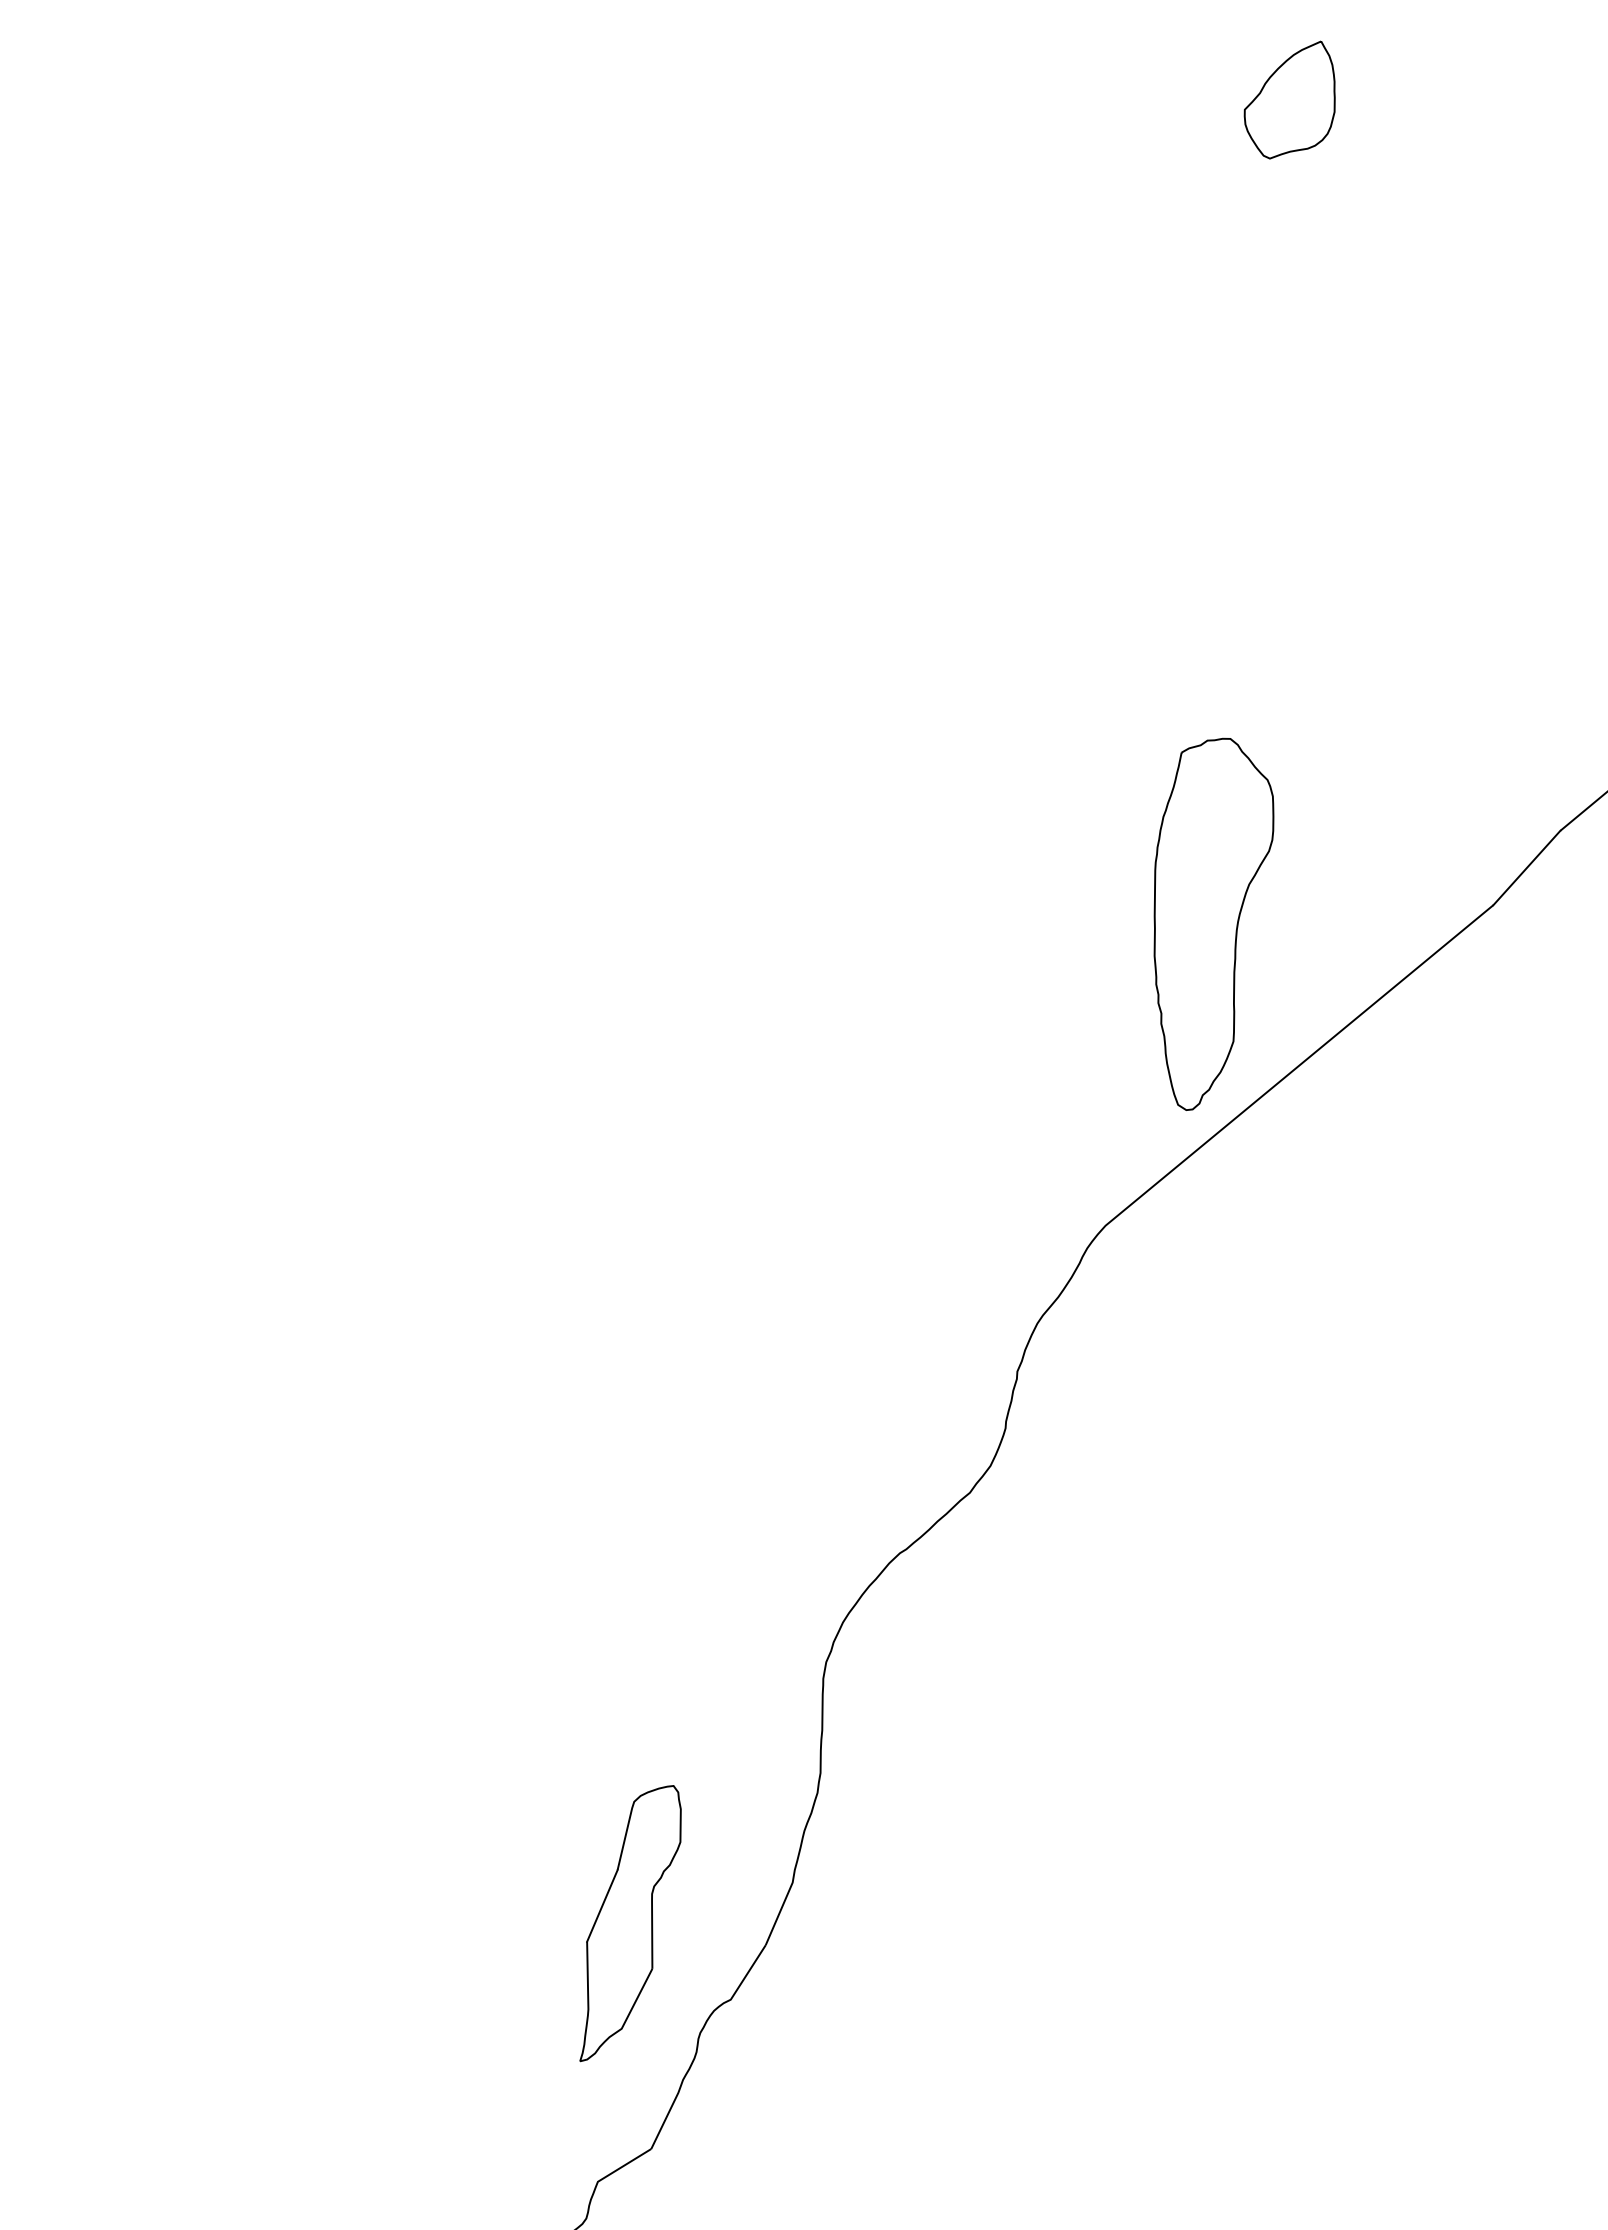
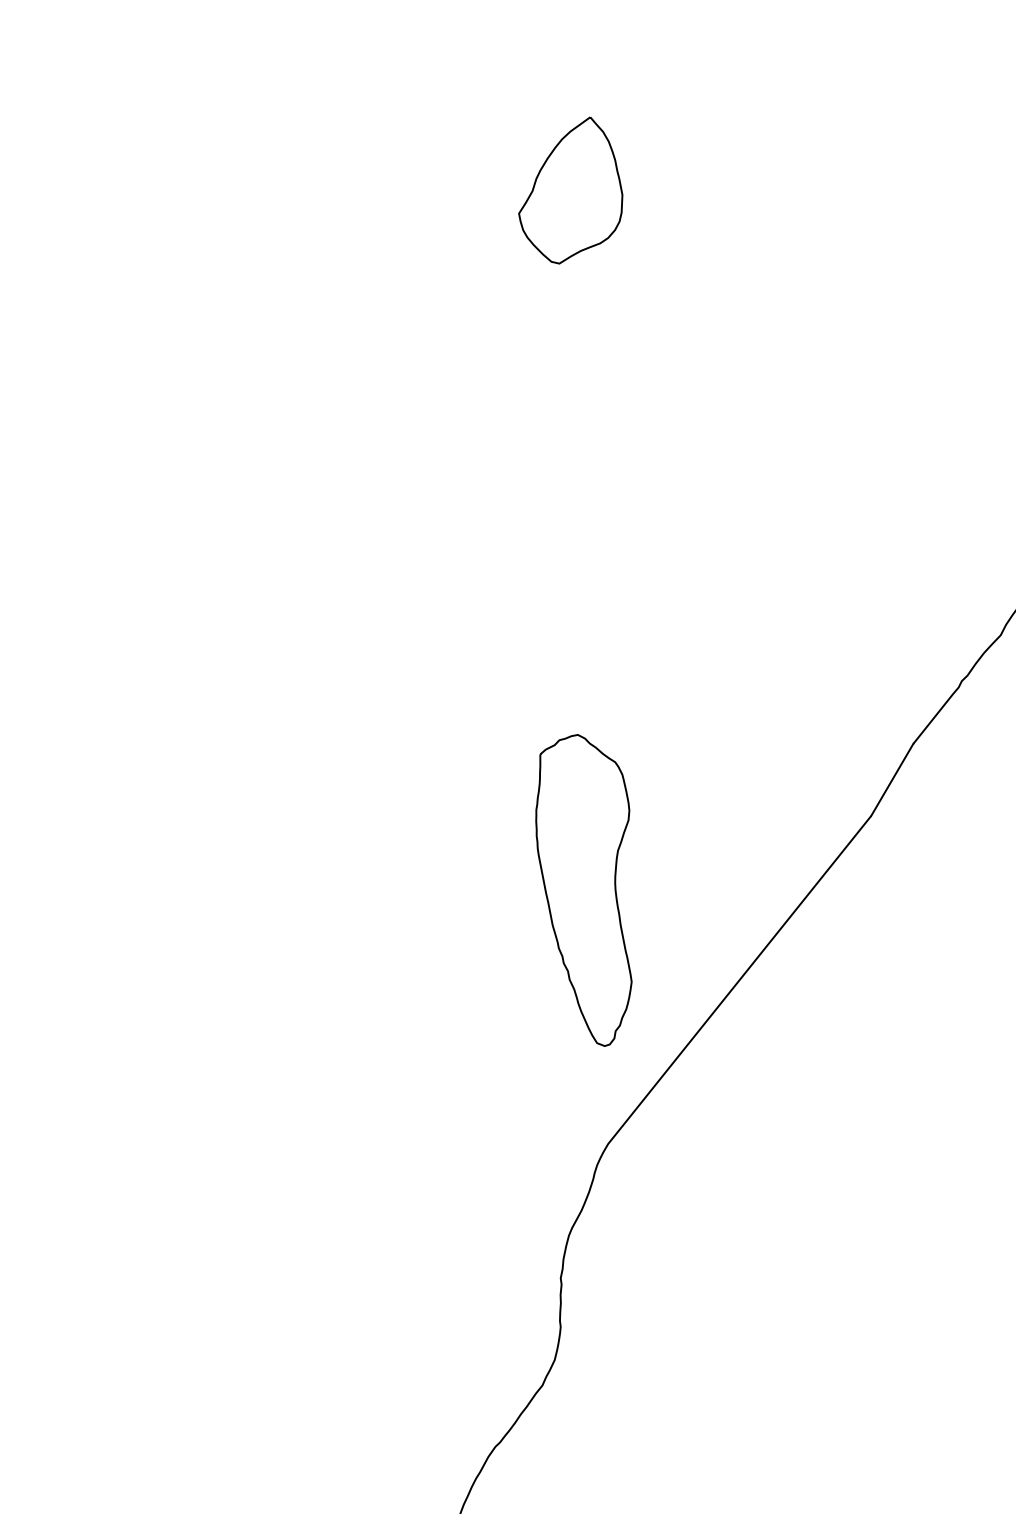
part: (1289, 99) -> (567, 191), size x1.4
part: (1213, 923) -> (595, 888), moved

